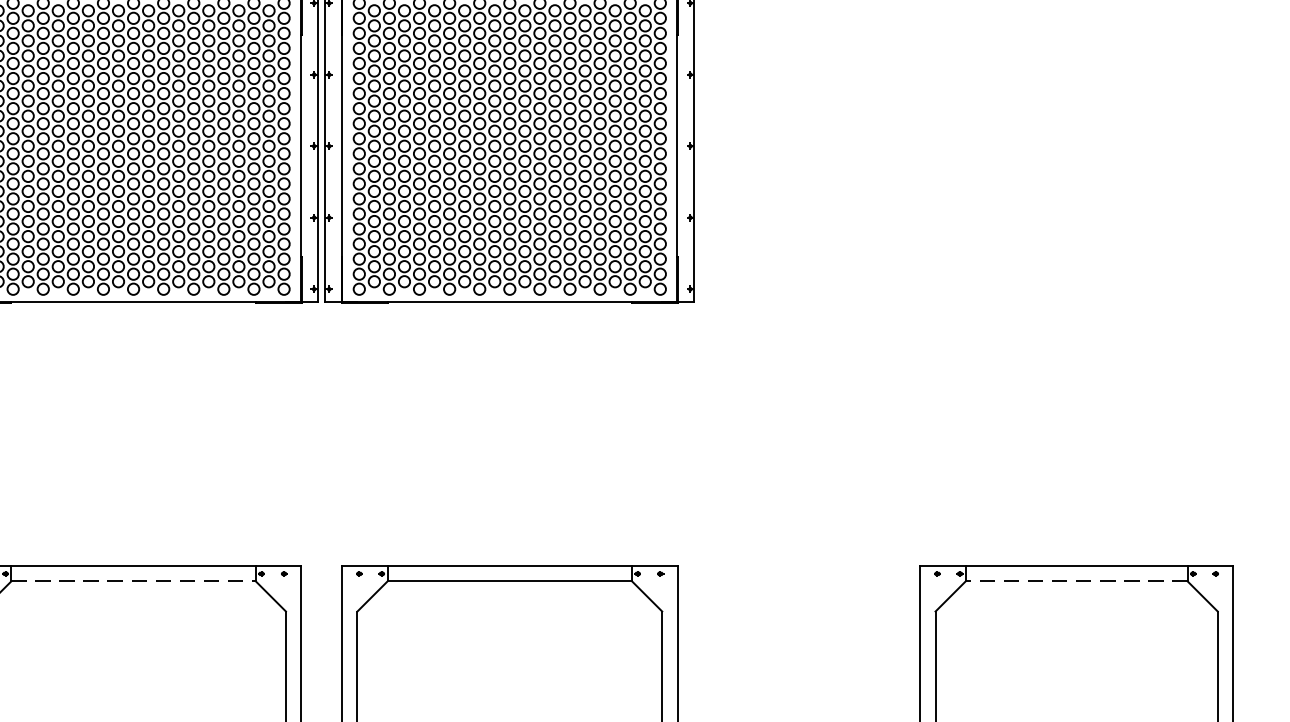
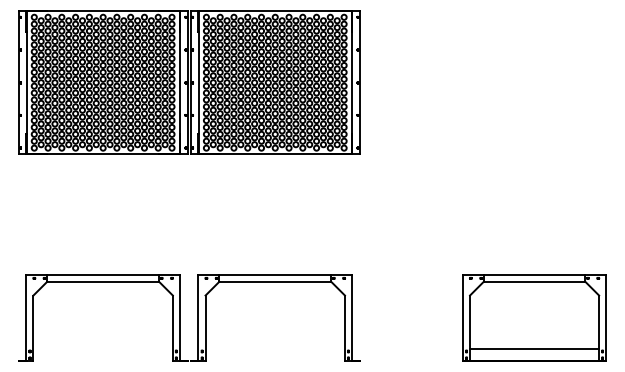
line: (134, 580) -> (103, 281), dashed -> solid
line: (1076, 580) -> (534, 281), dashed -> solid

